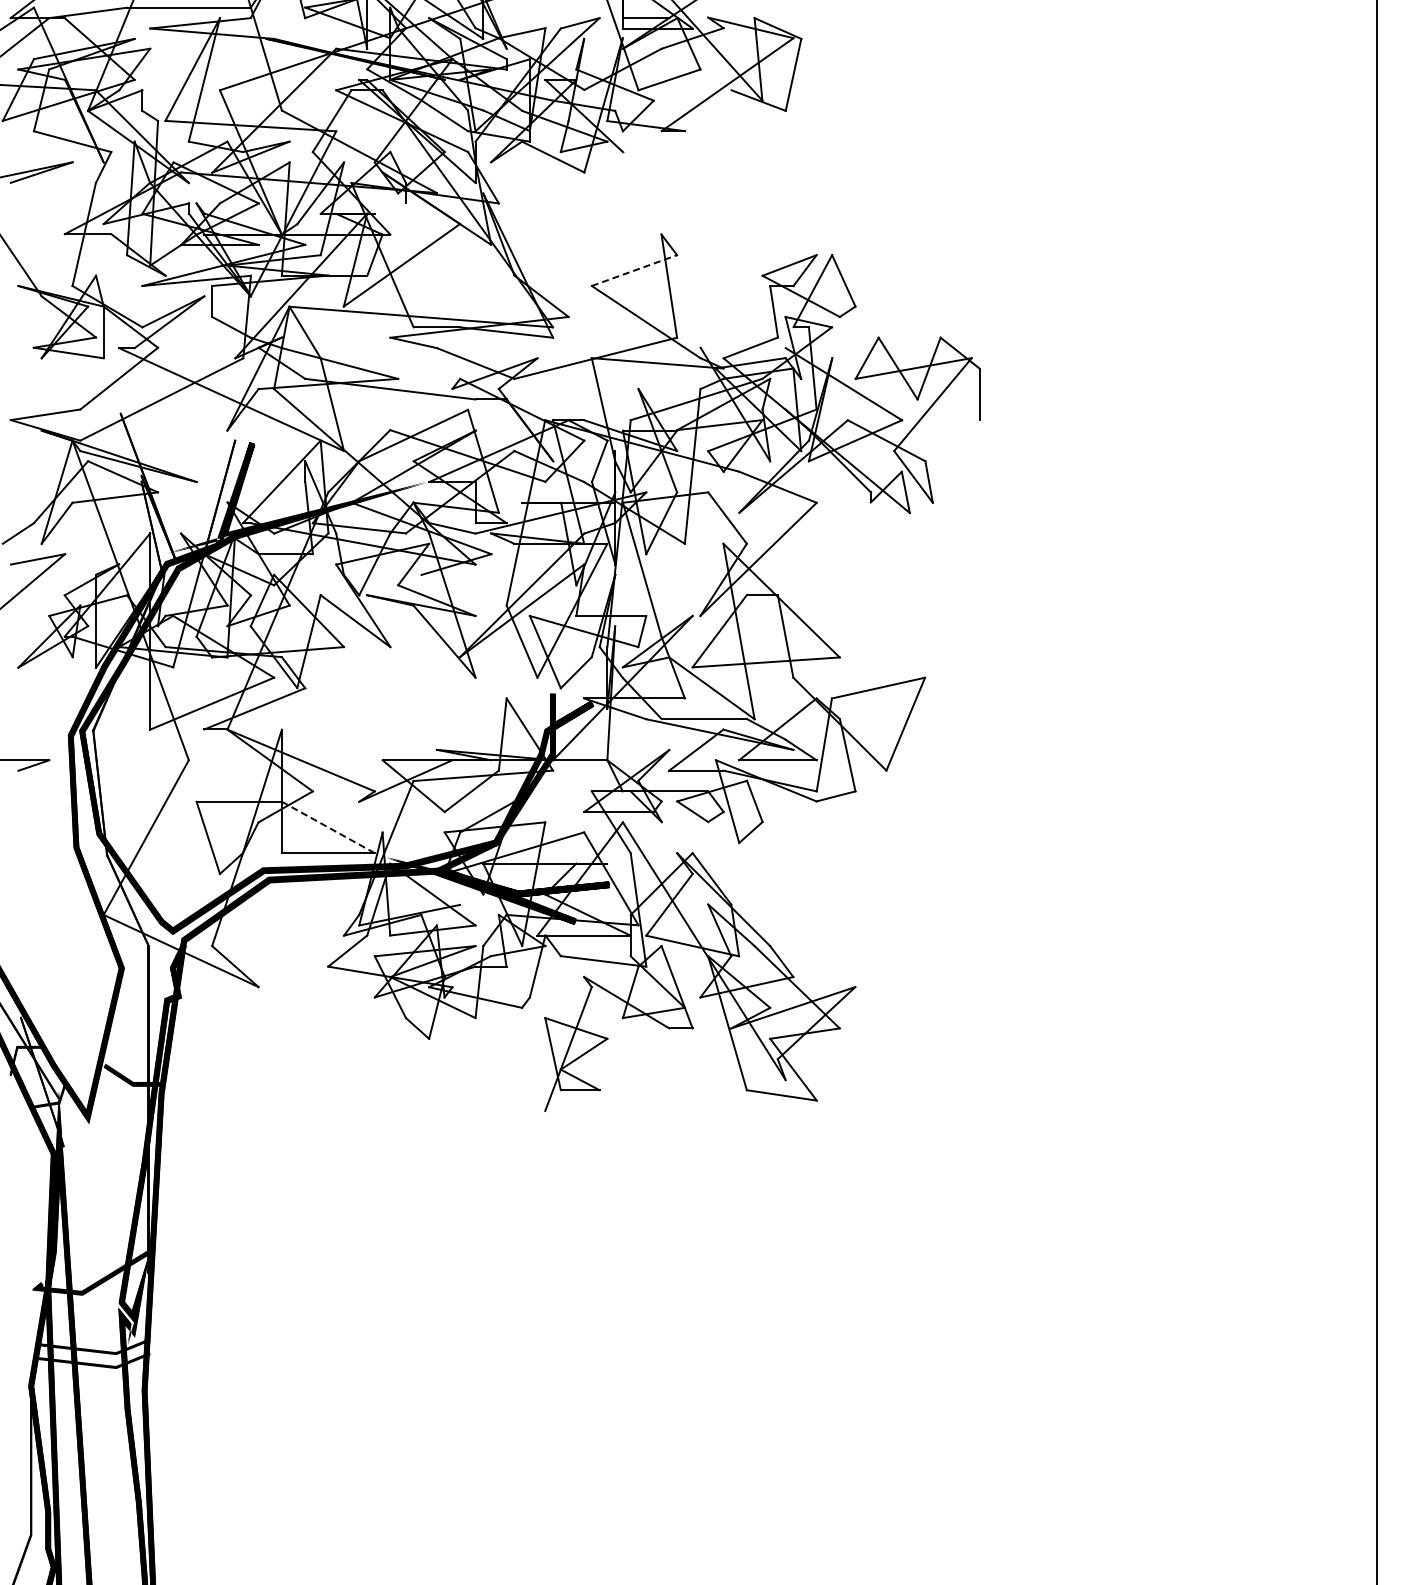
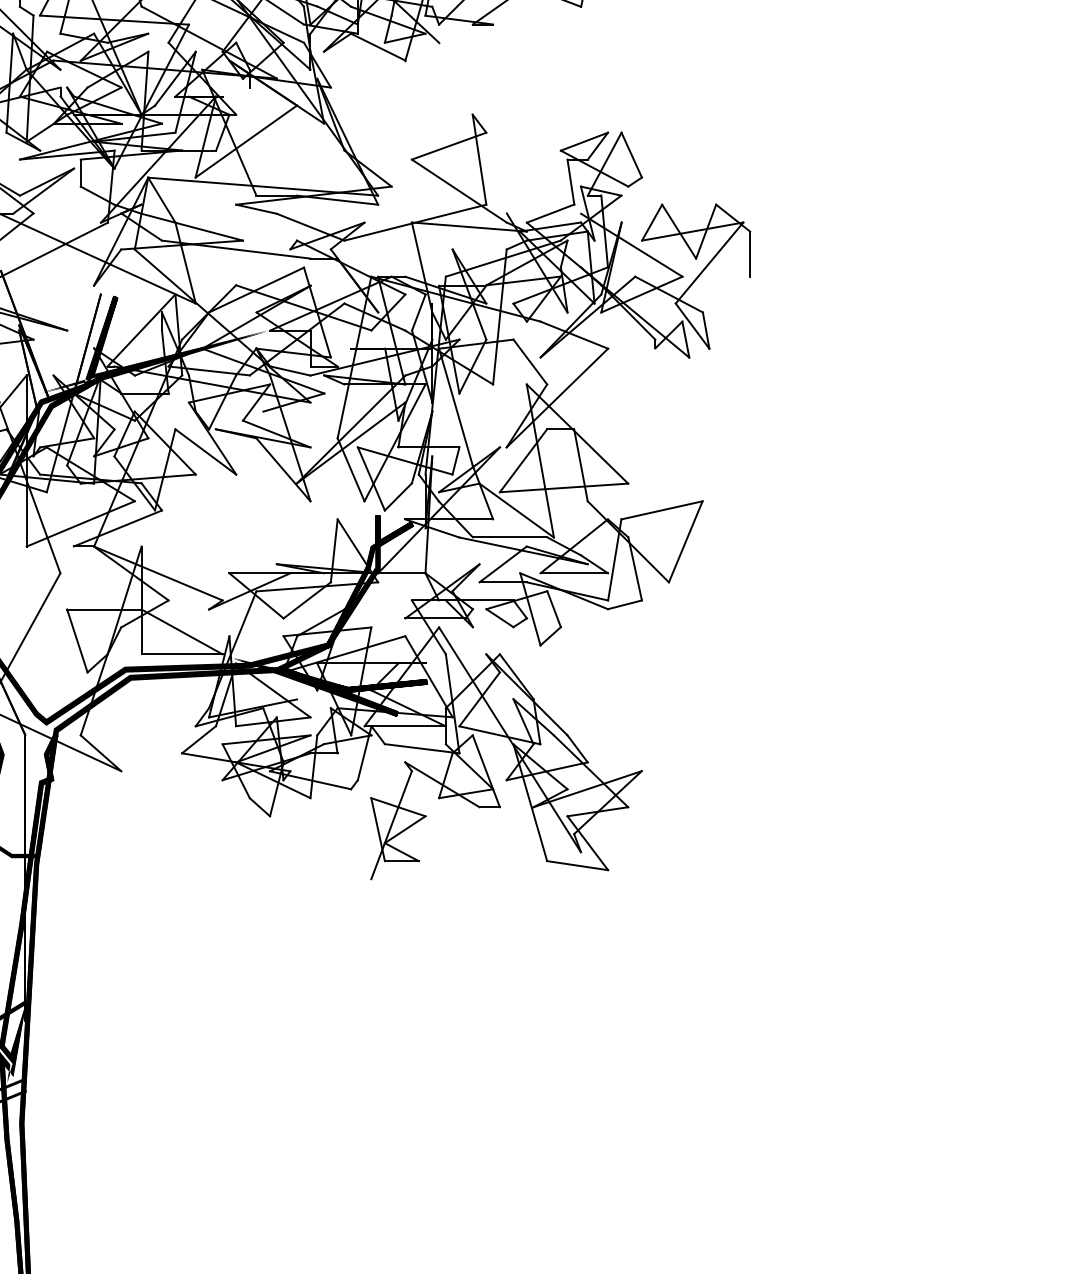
line: (634, 270) -> (449, 146), dashed -> solid
line: (328, 827) -> (182, 631), dashed -> solid

